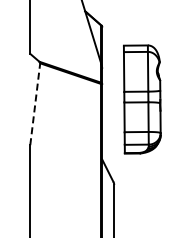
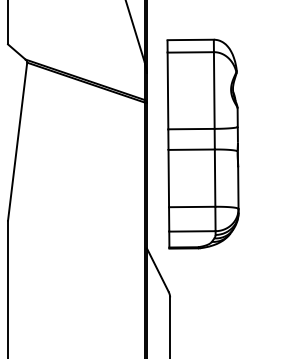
part: (142, 99) -> (203, 144), moved
line: (35, 103) -> (18, 140), dashed -> solid

